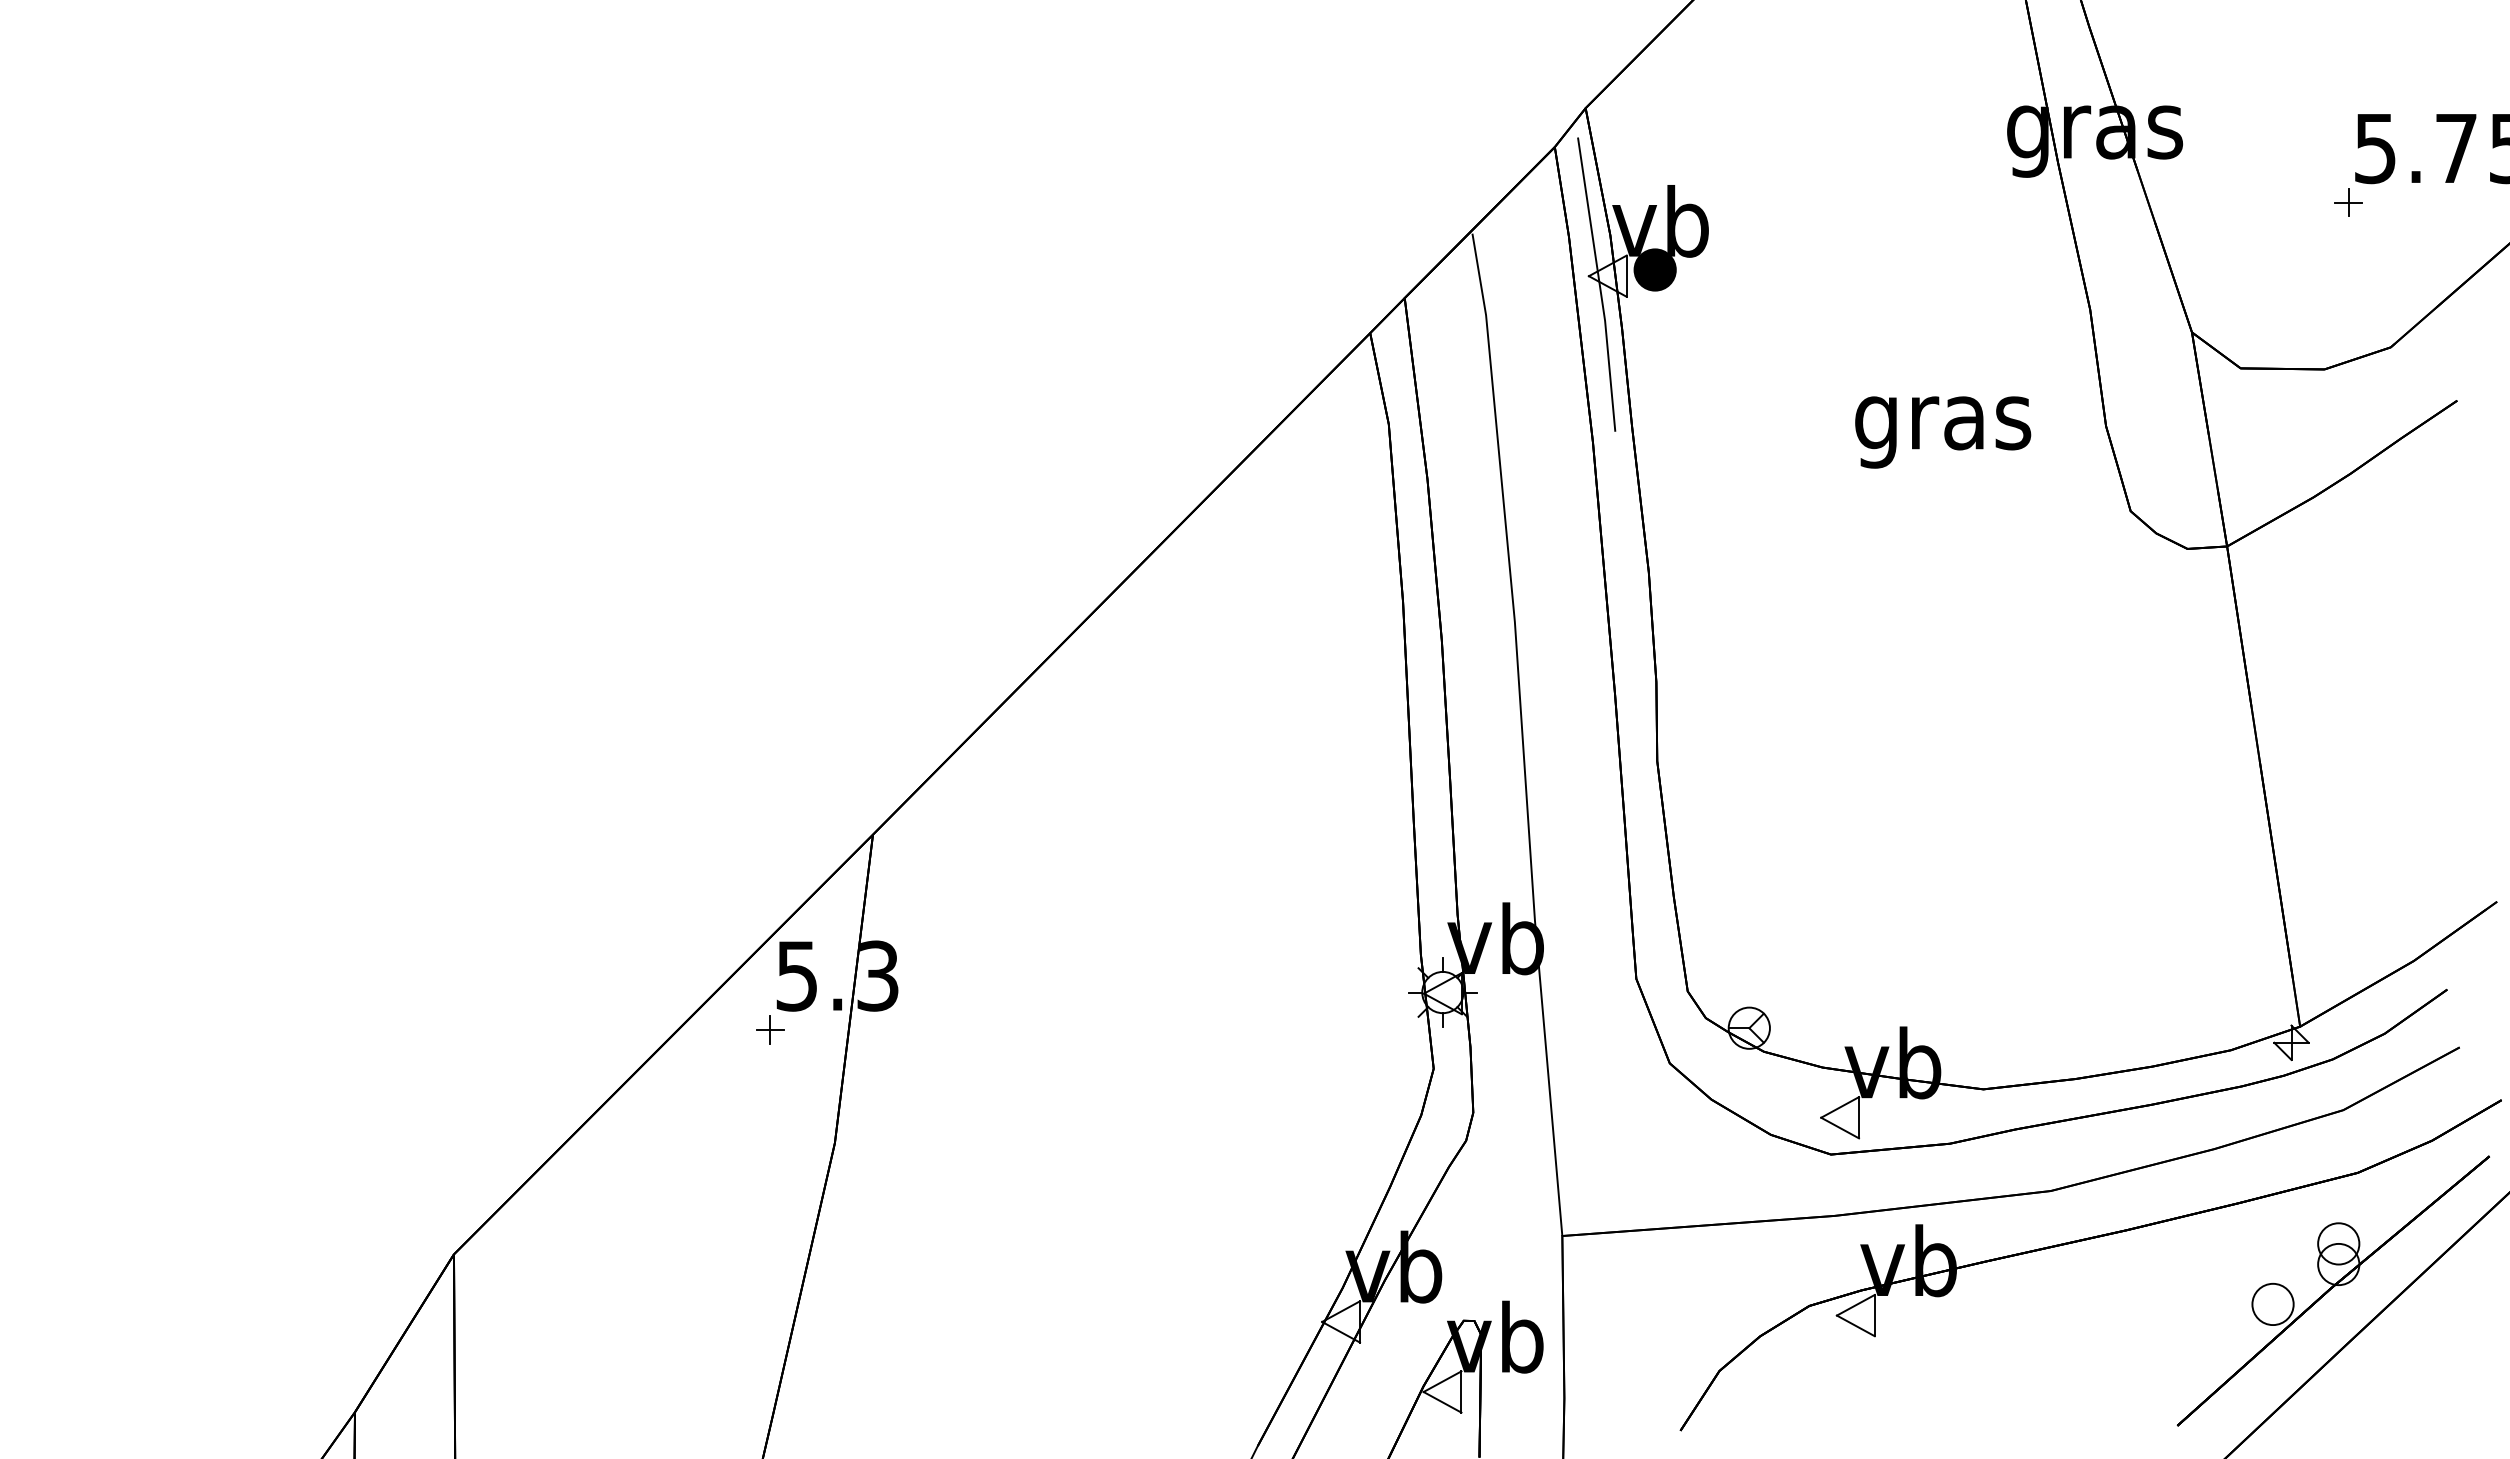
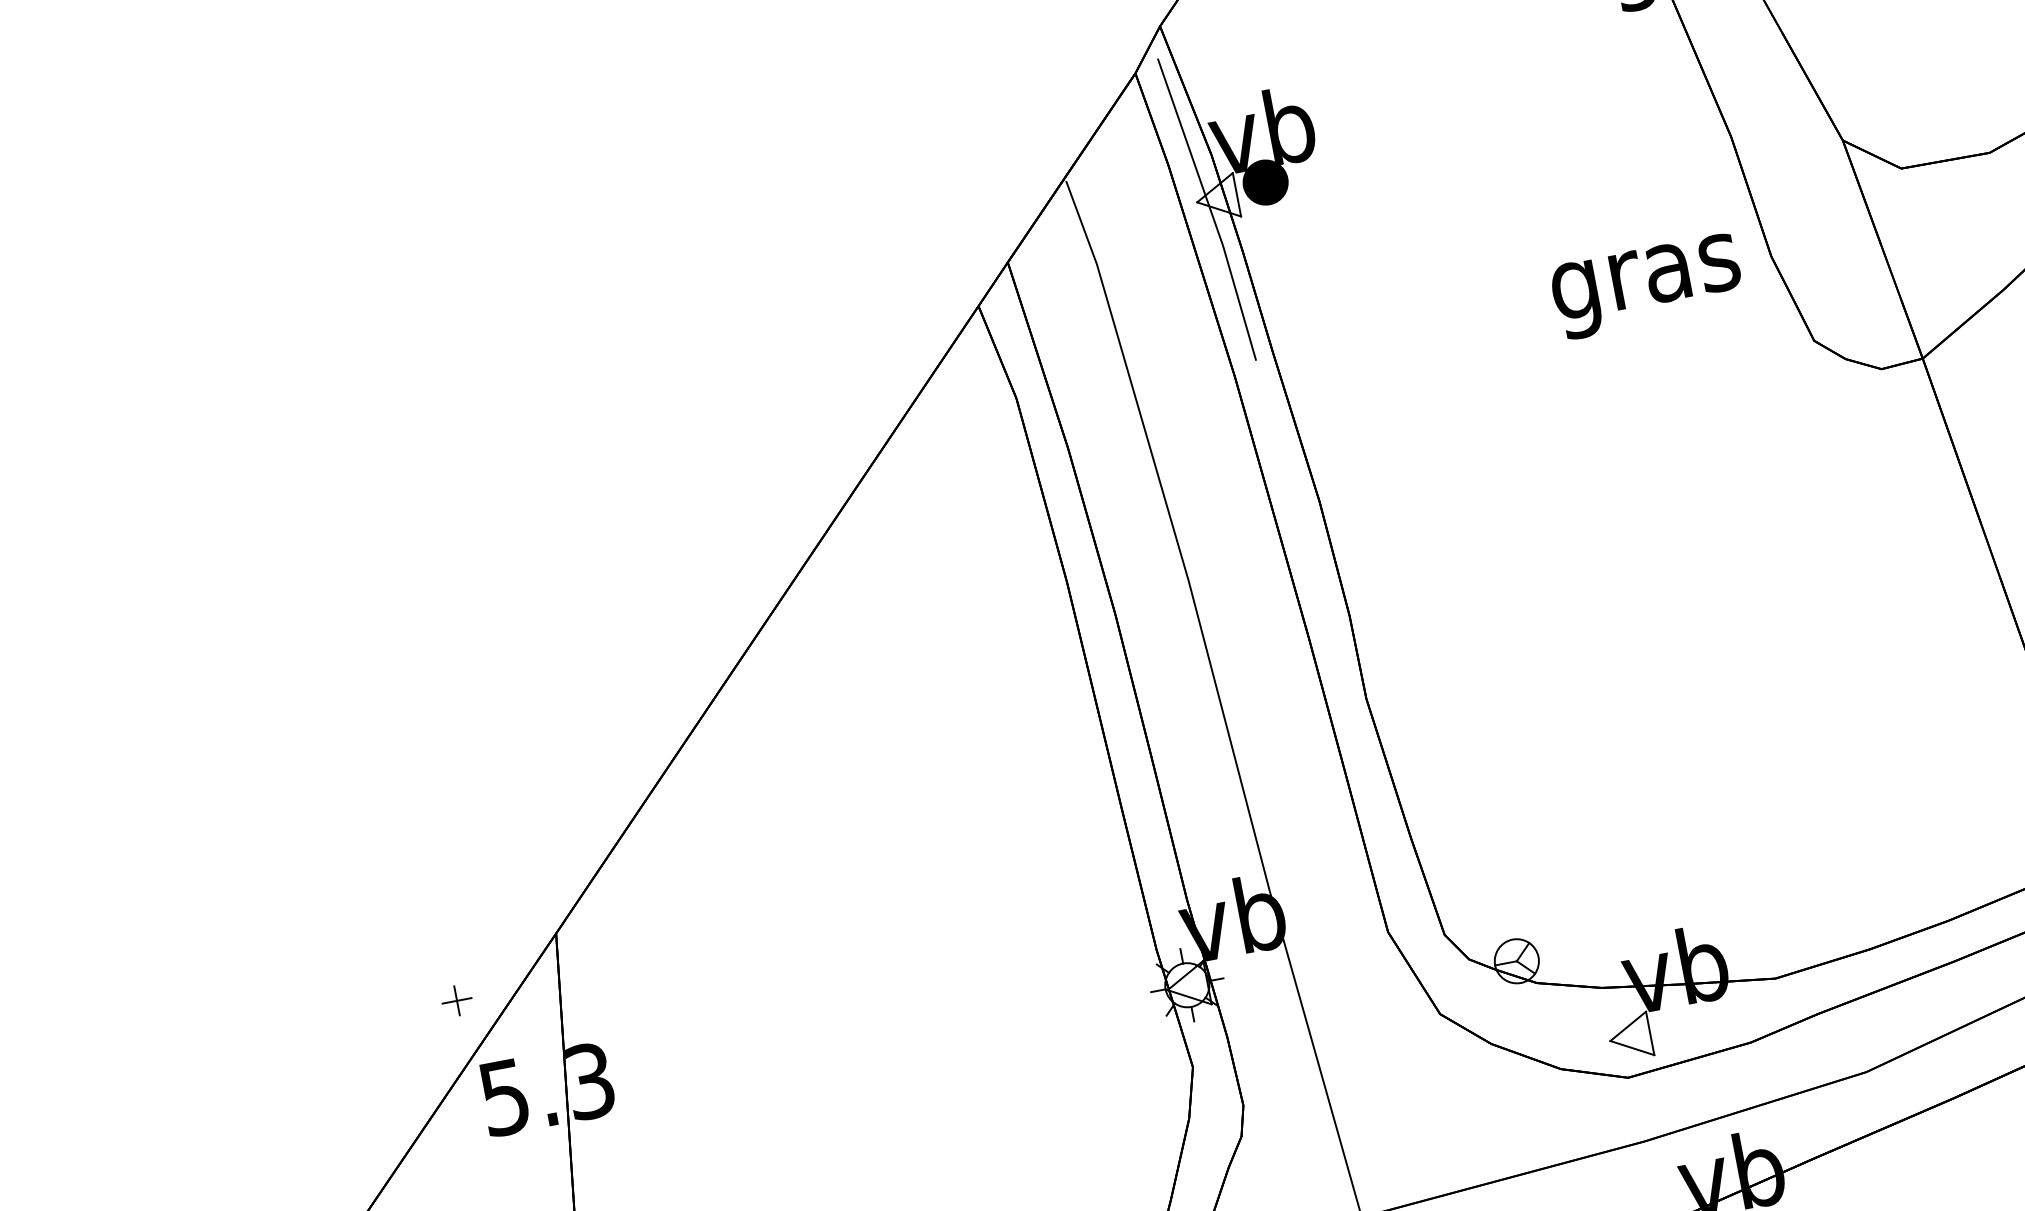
text: (1943, 432) -> (1647, 286), moved
part: (770, 1029) -> (457, 1000), moved

